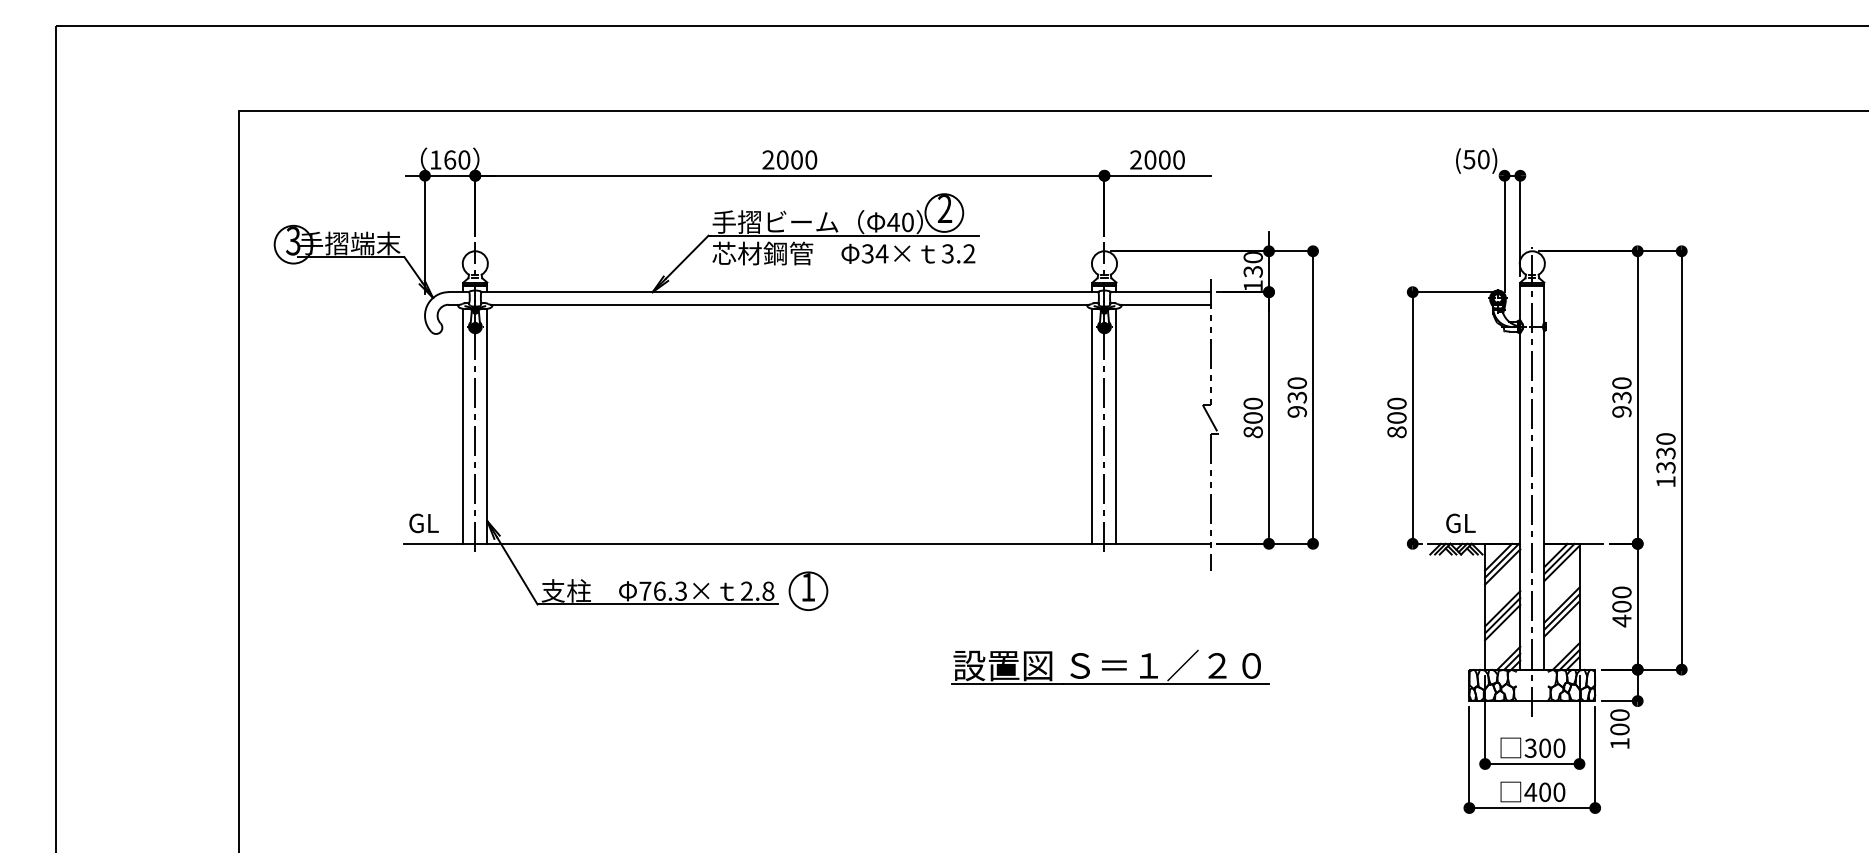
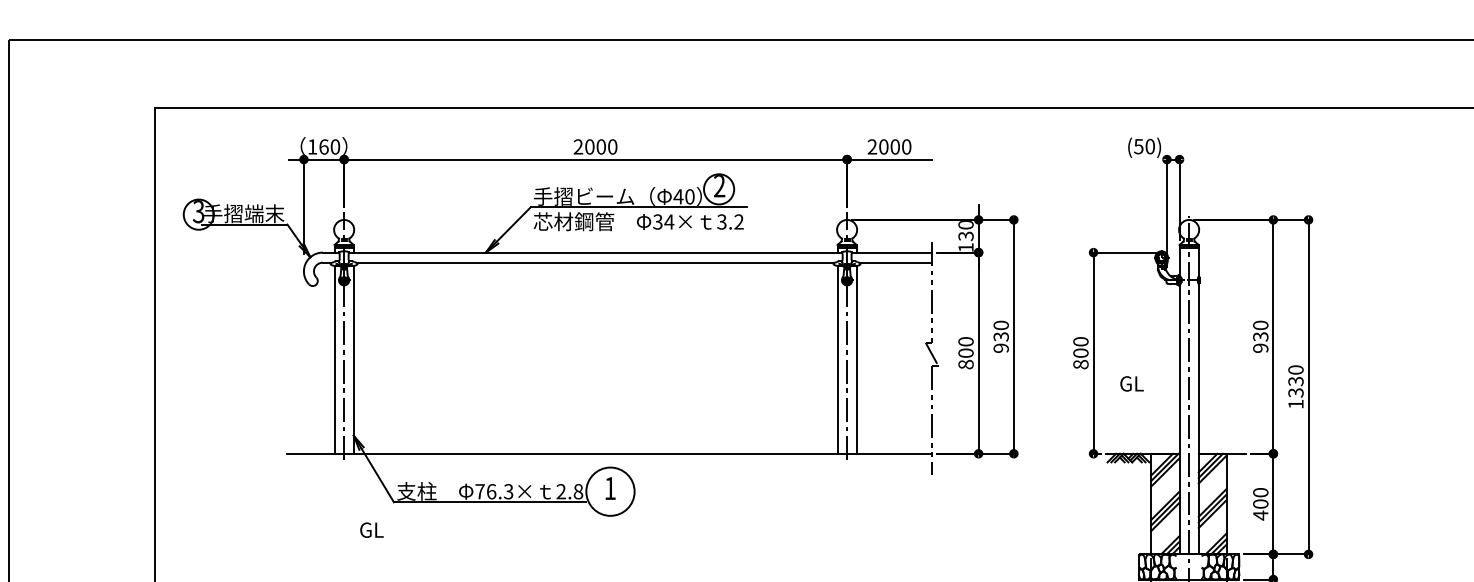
text: (423, 523) -> (371, 530), moved
text: (1460, 523) -> (1131, 383), moved
circle: (808, 591) -> (610, 491), size x1.6
part: (1110, 666) -> (851, 551), removed

